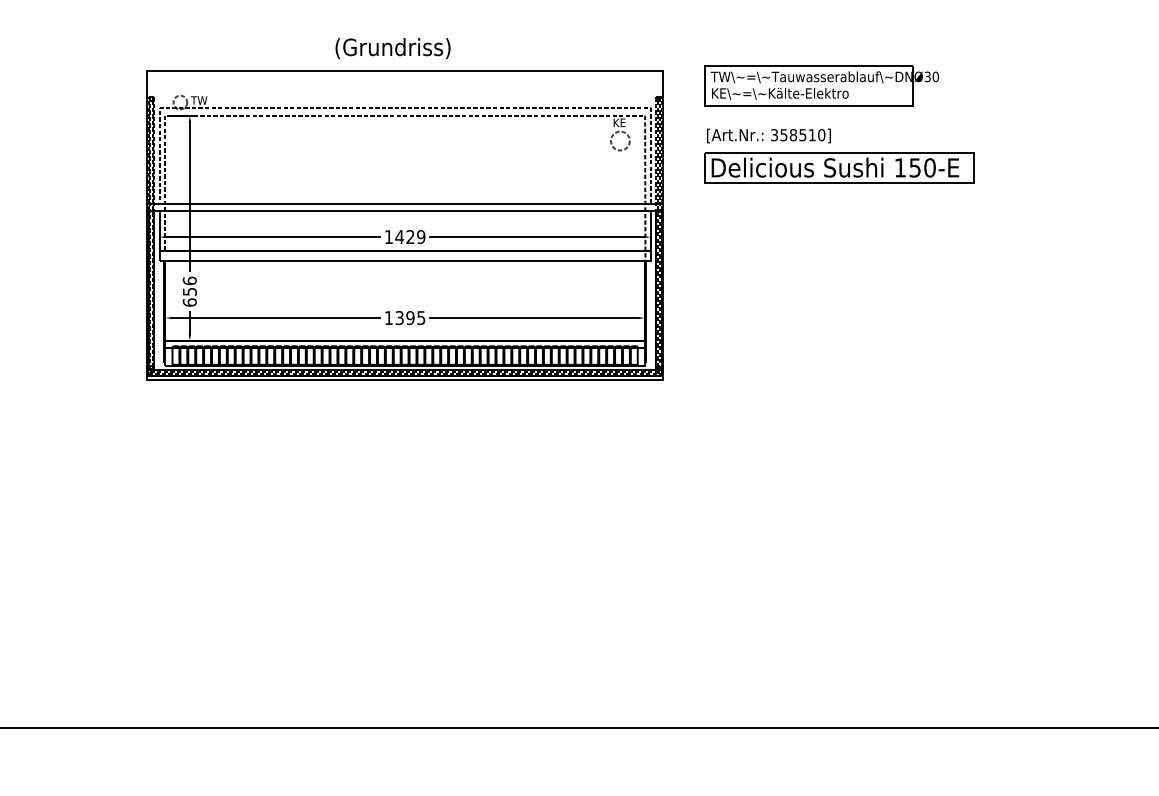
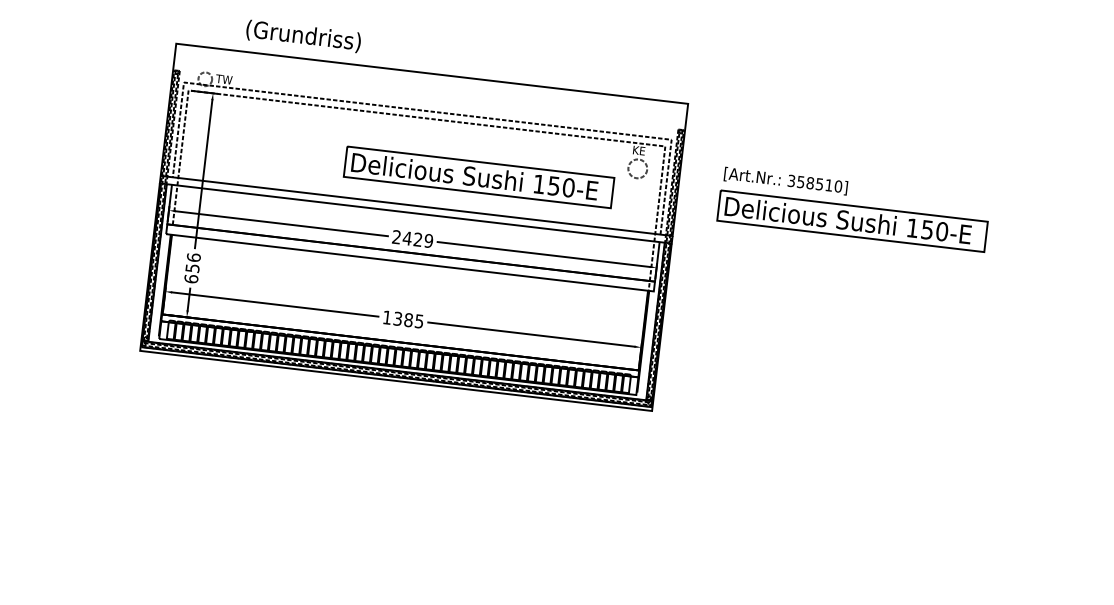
text: (392, 48) -> (303, 36), moved
part: (821, 85) -> (844, 137), removed
part: (463, 167) -> (478, 176), added
text: (388, 236) -> (396, 236), 1429 -> 2429
text: (410, 317) -> (408, 319), 1395 -> 1385

